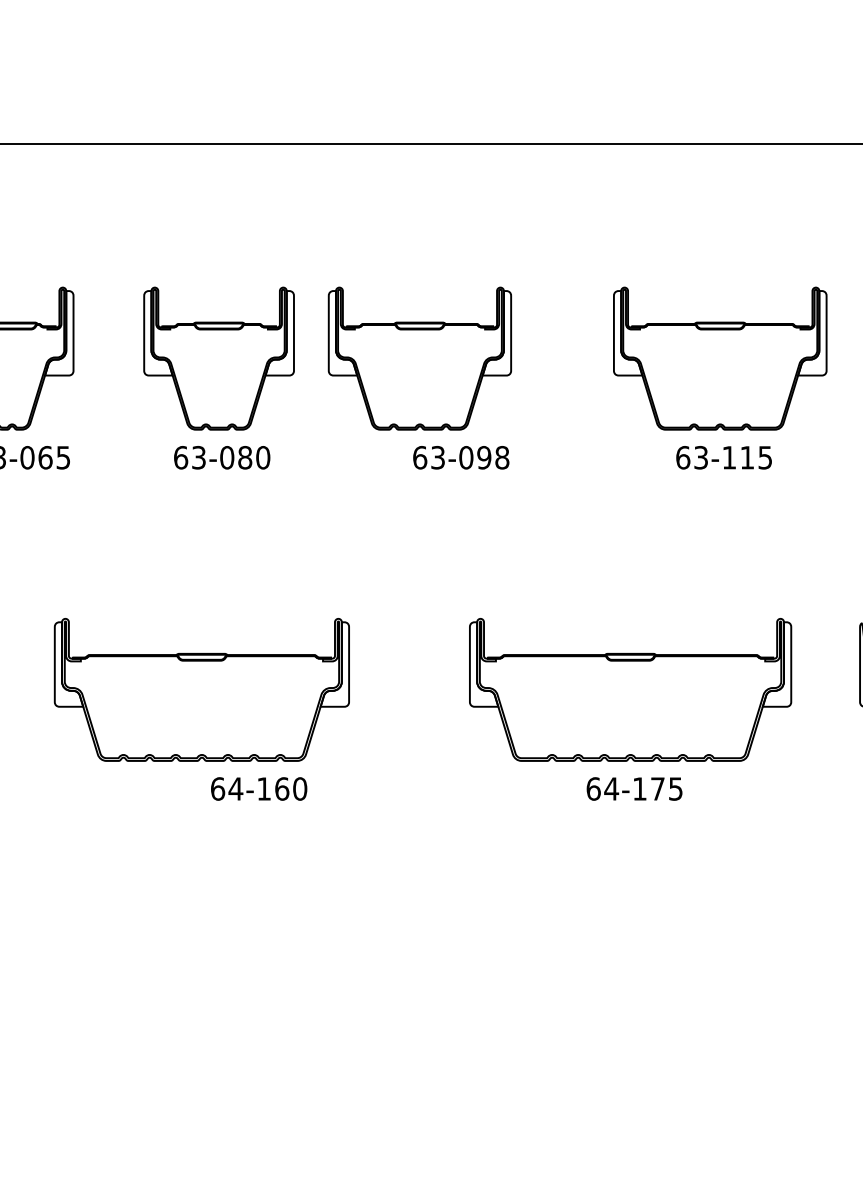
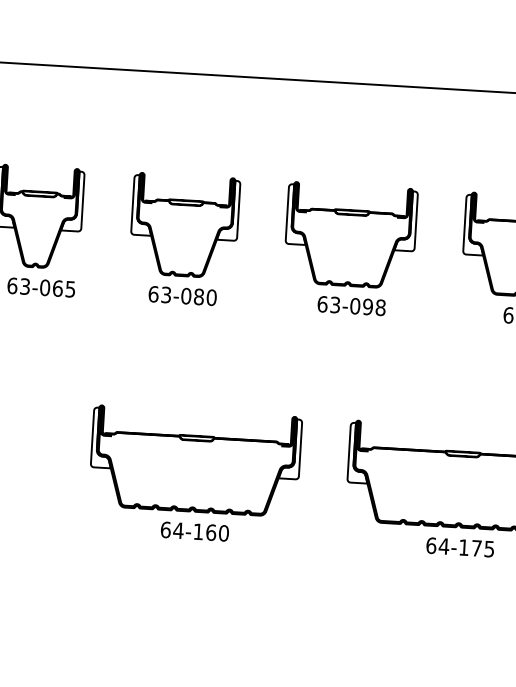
part: (419, 358) -> (350, 235), moved
part: (201, 689) -> (195, 461), moved

